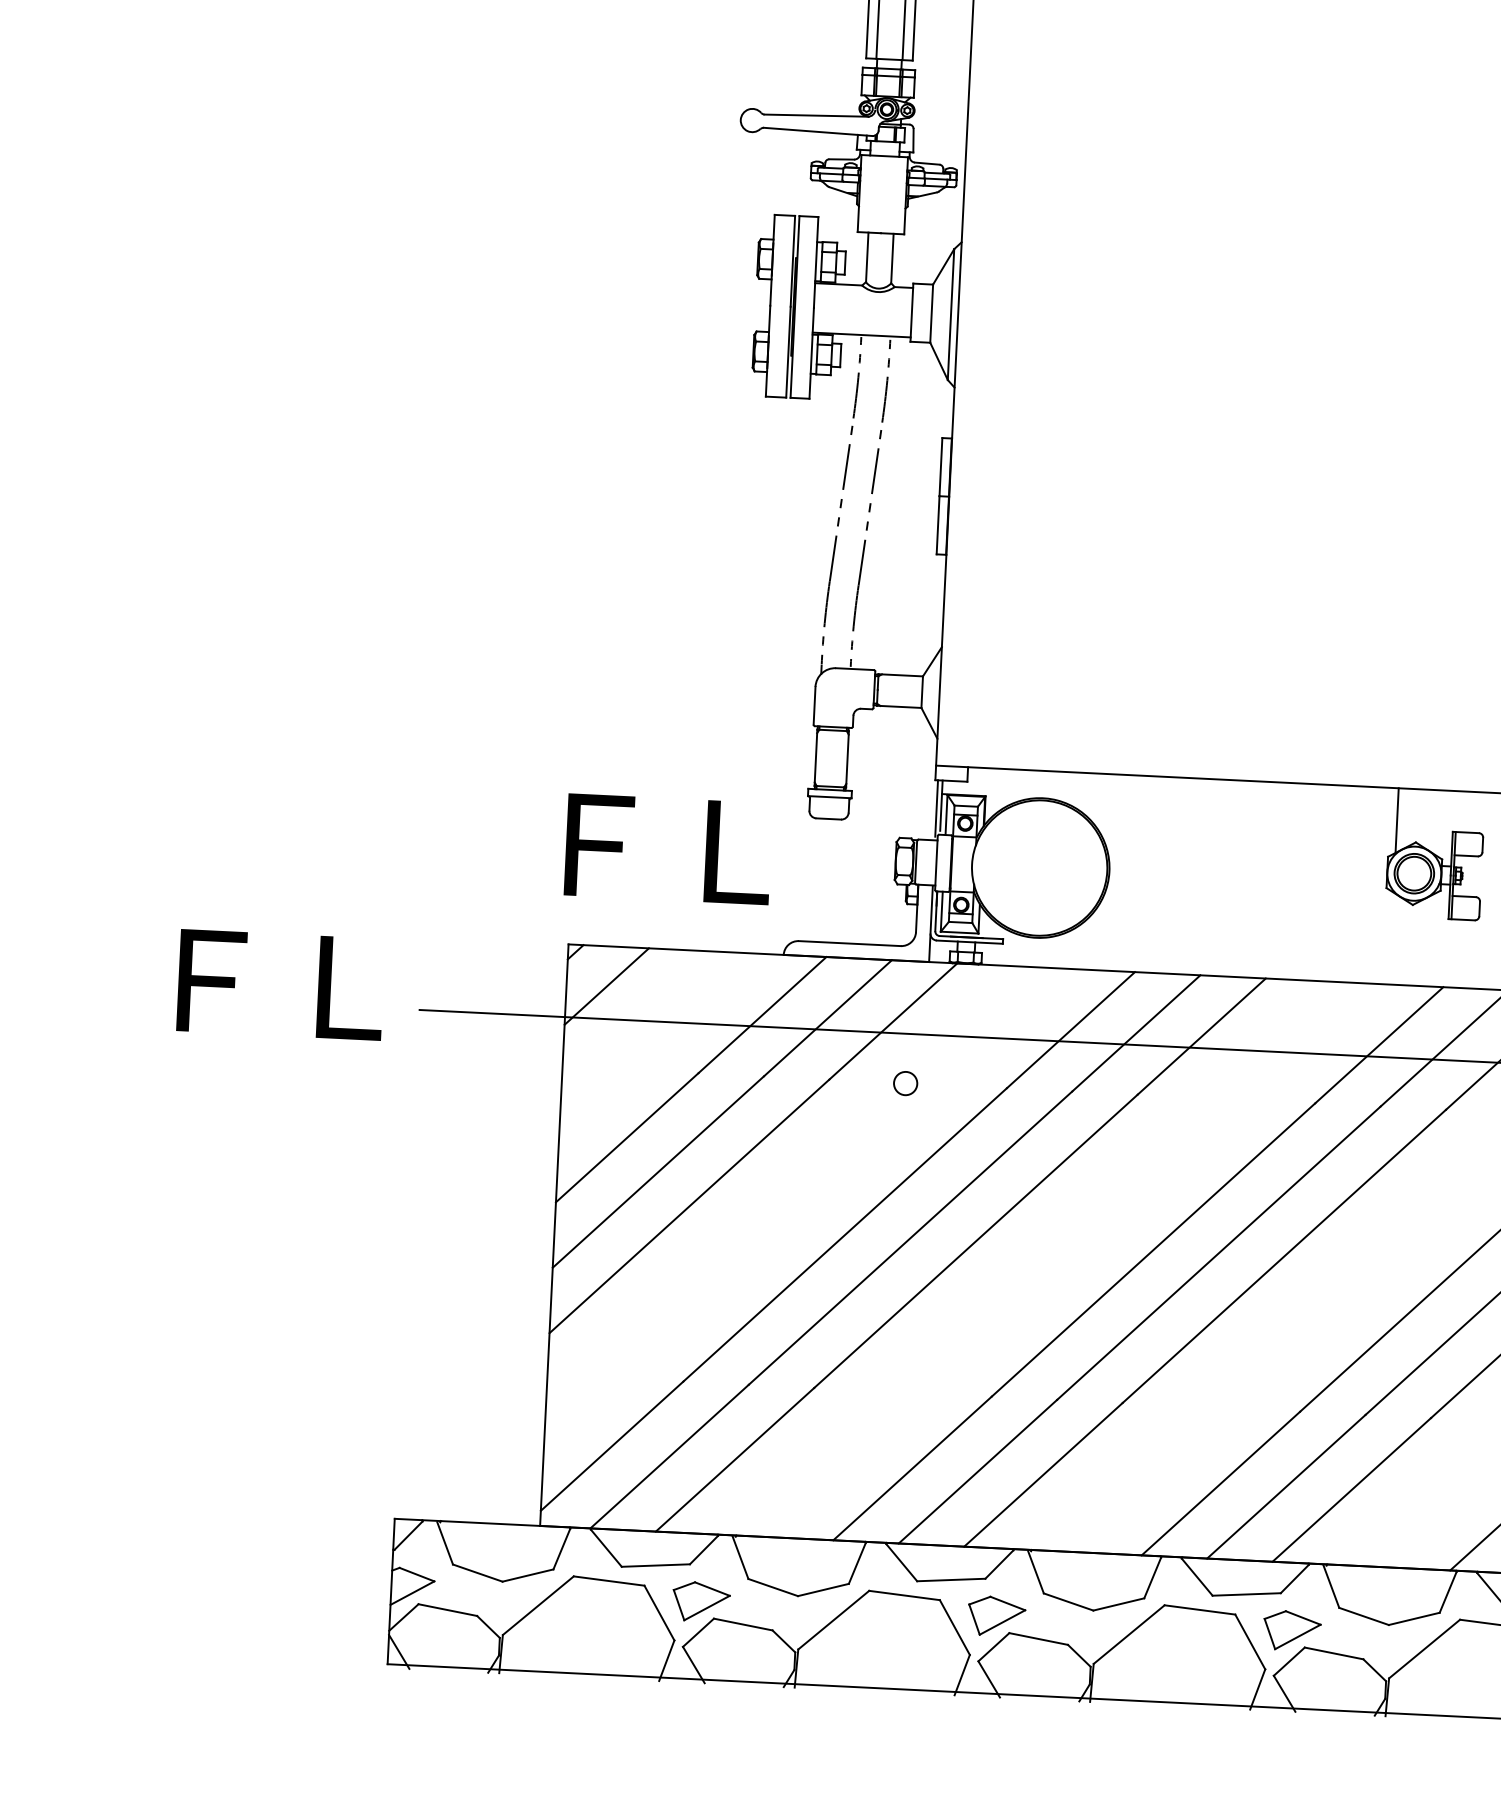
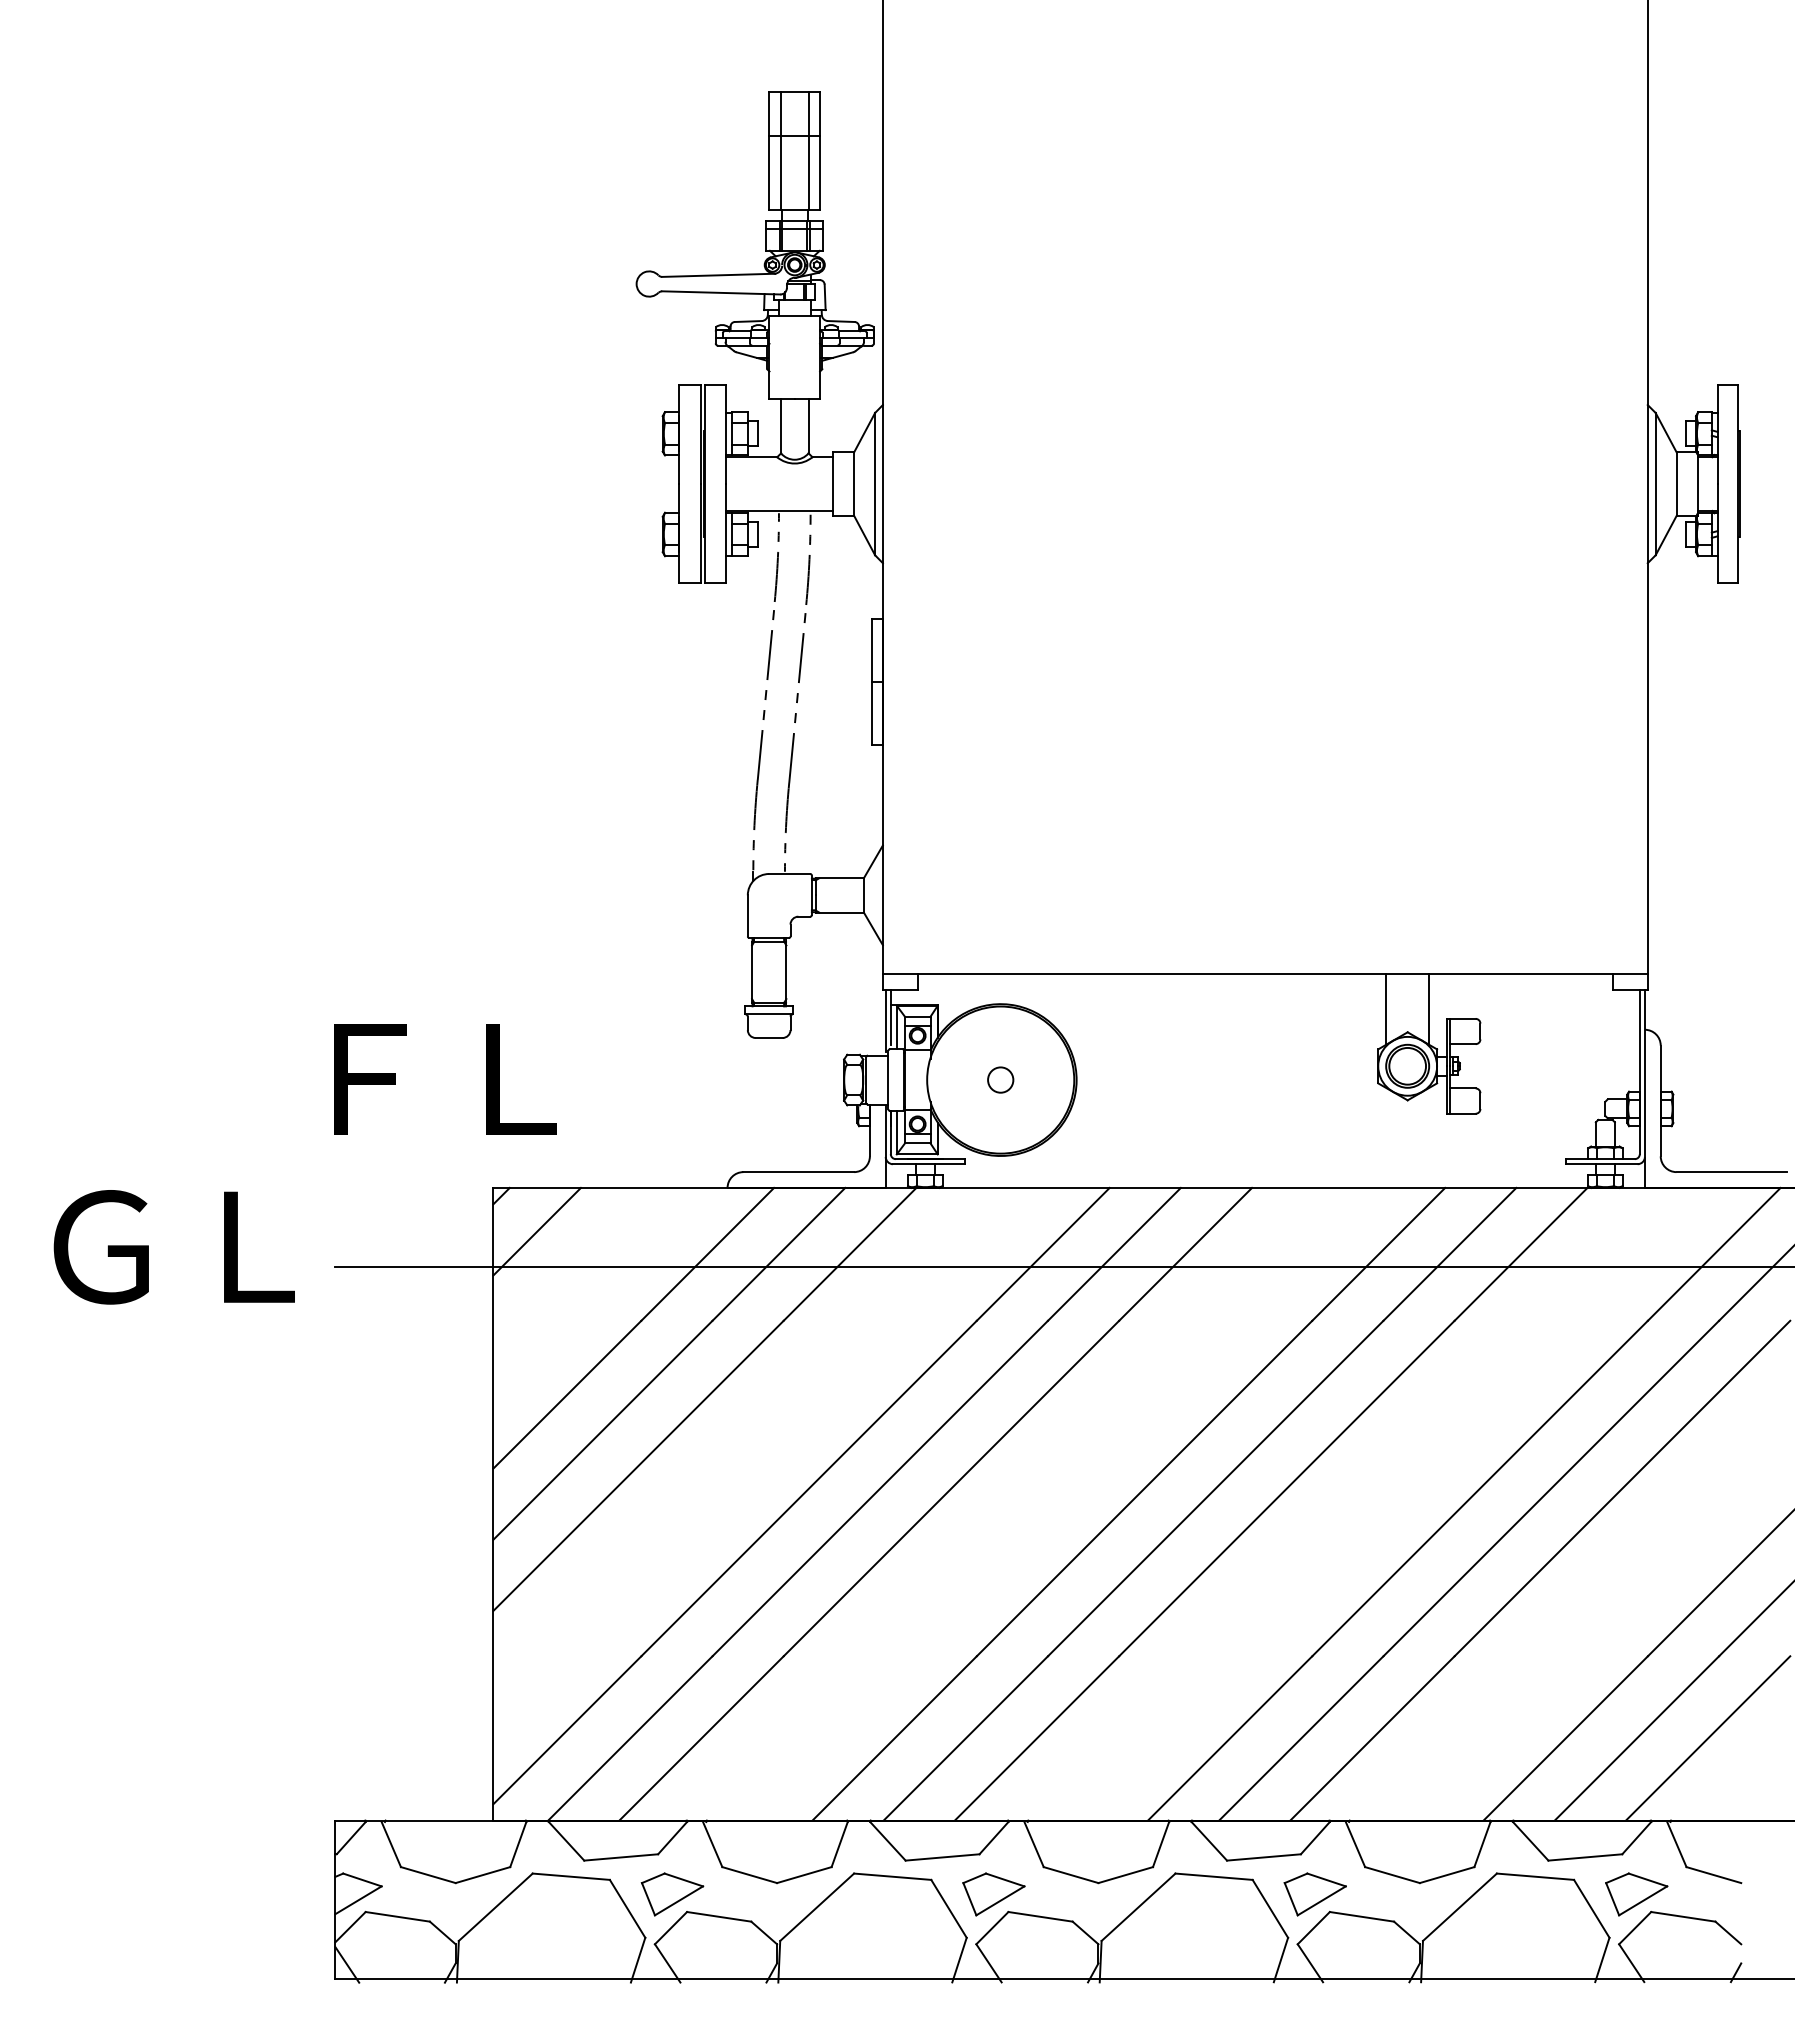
line: (1436, 822) -> (1429, 1009), added
text: (668, 849) -> (445, 1079), moved
text: (271, 984) -> (173, 1247), ＦＬ -> ＧＬ
circle: (905, 1083) -> (1000, 1079), moved

